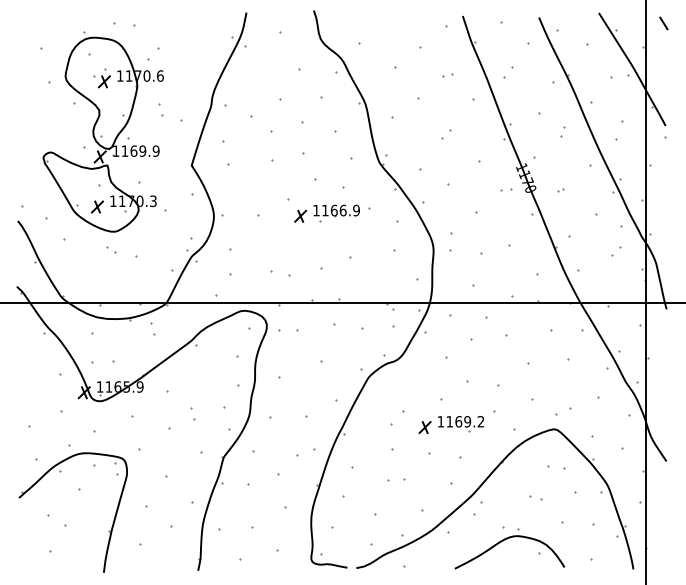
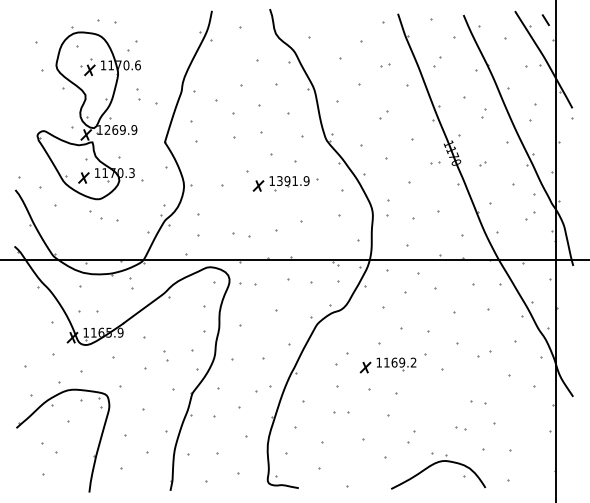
line: (663, 23) -> (545, 20), moved
text: (124, 150) -> (107, 129), 1169.9 -> 1269.9
text: (334, 211) -> (287, 181), 1166.9 -> 1391.9
part: (110, 250) -> (95, 215), size x1.6
part: (481, 486) -> (414, 418), removed

